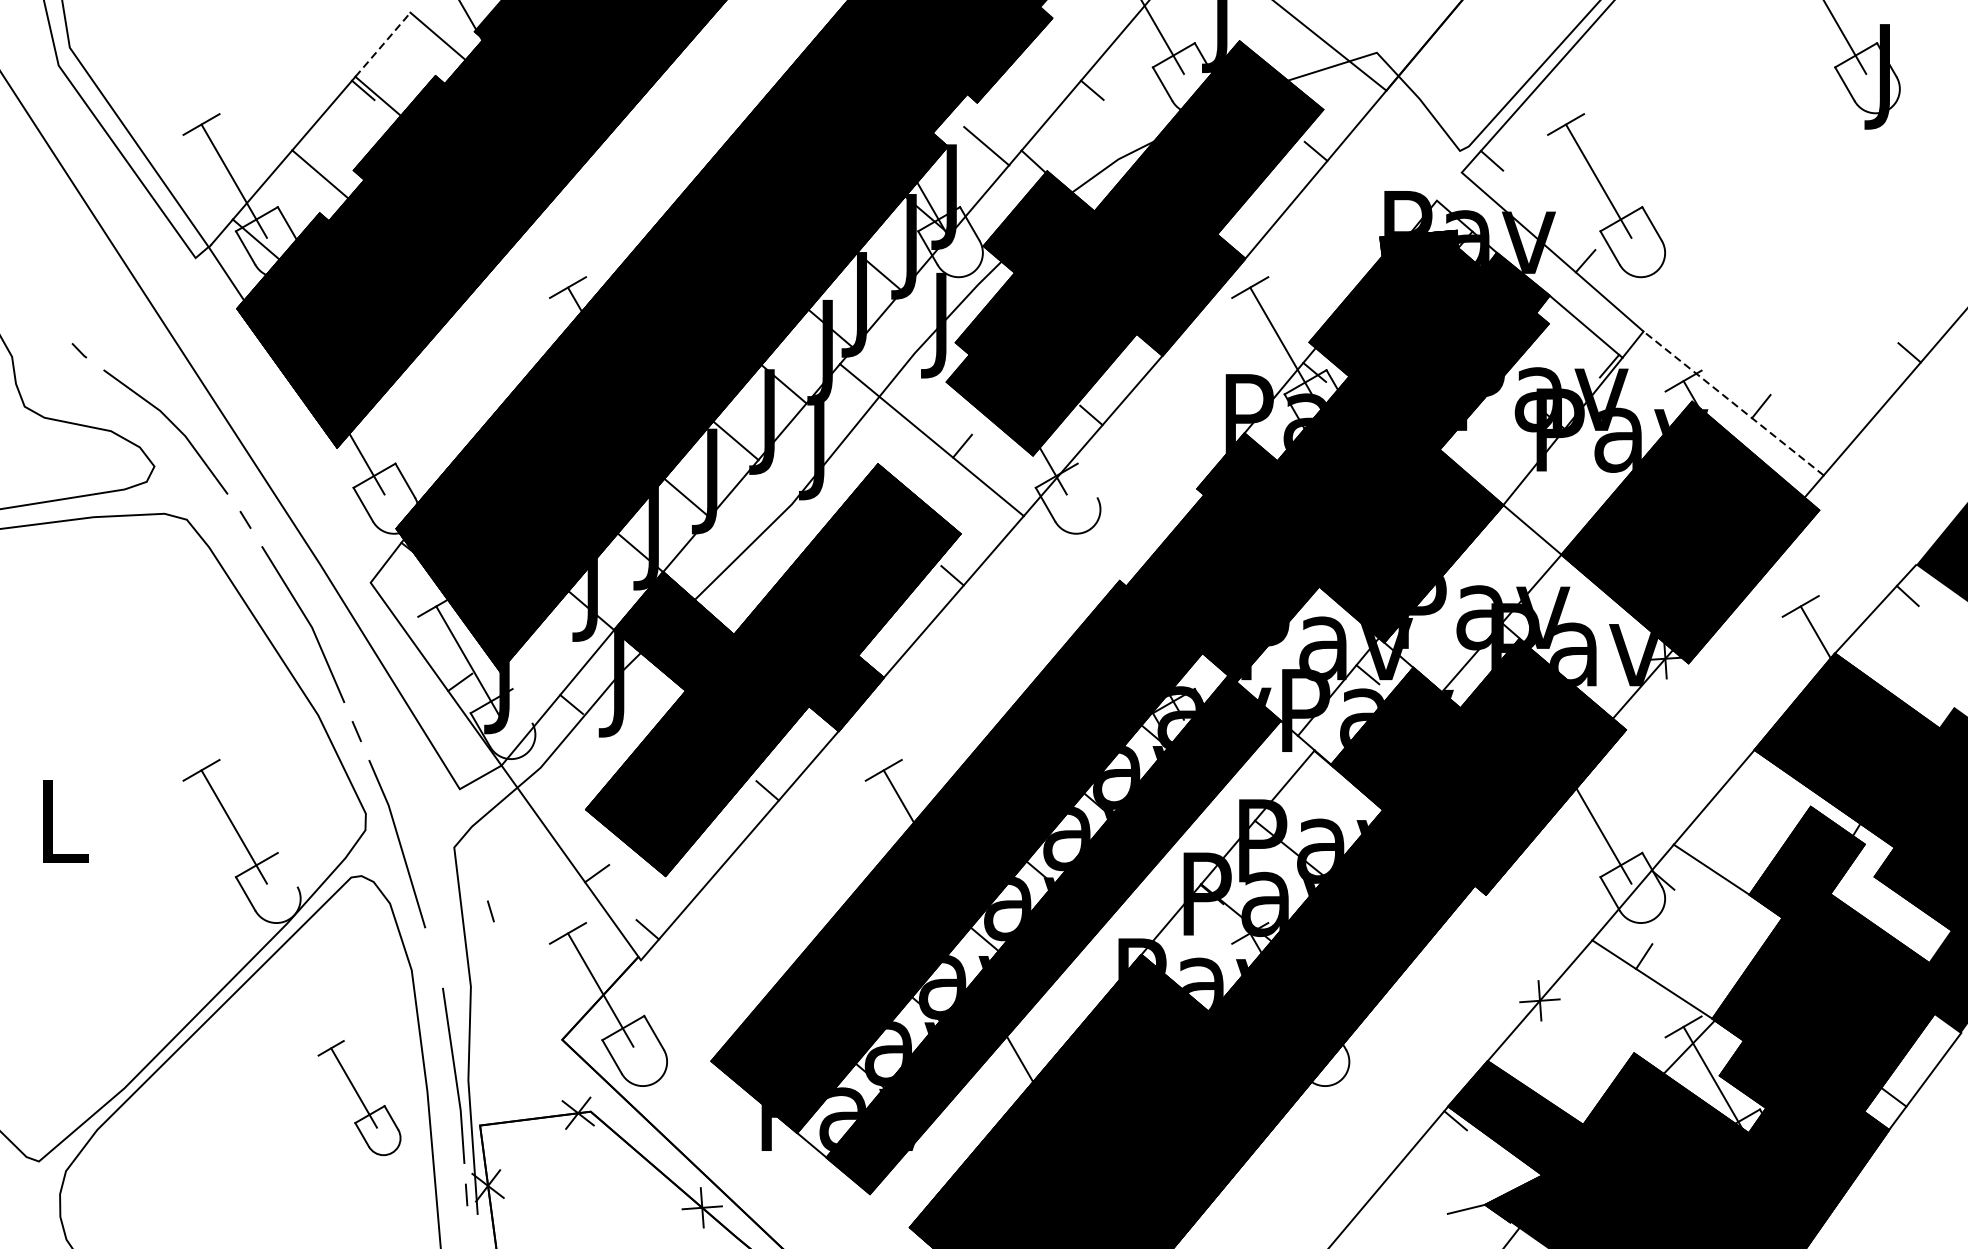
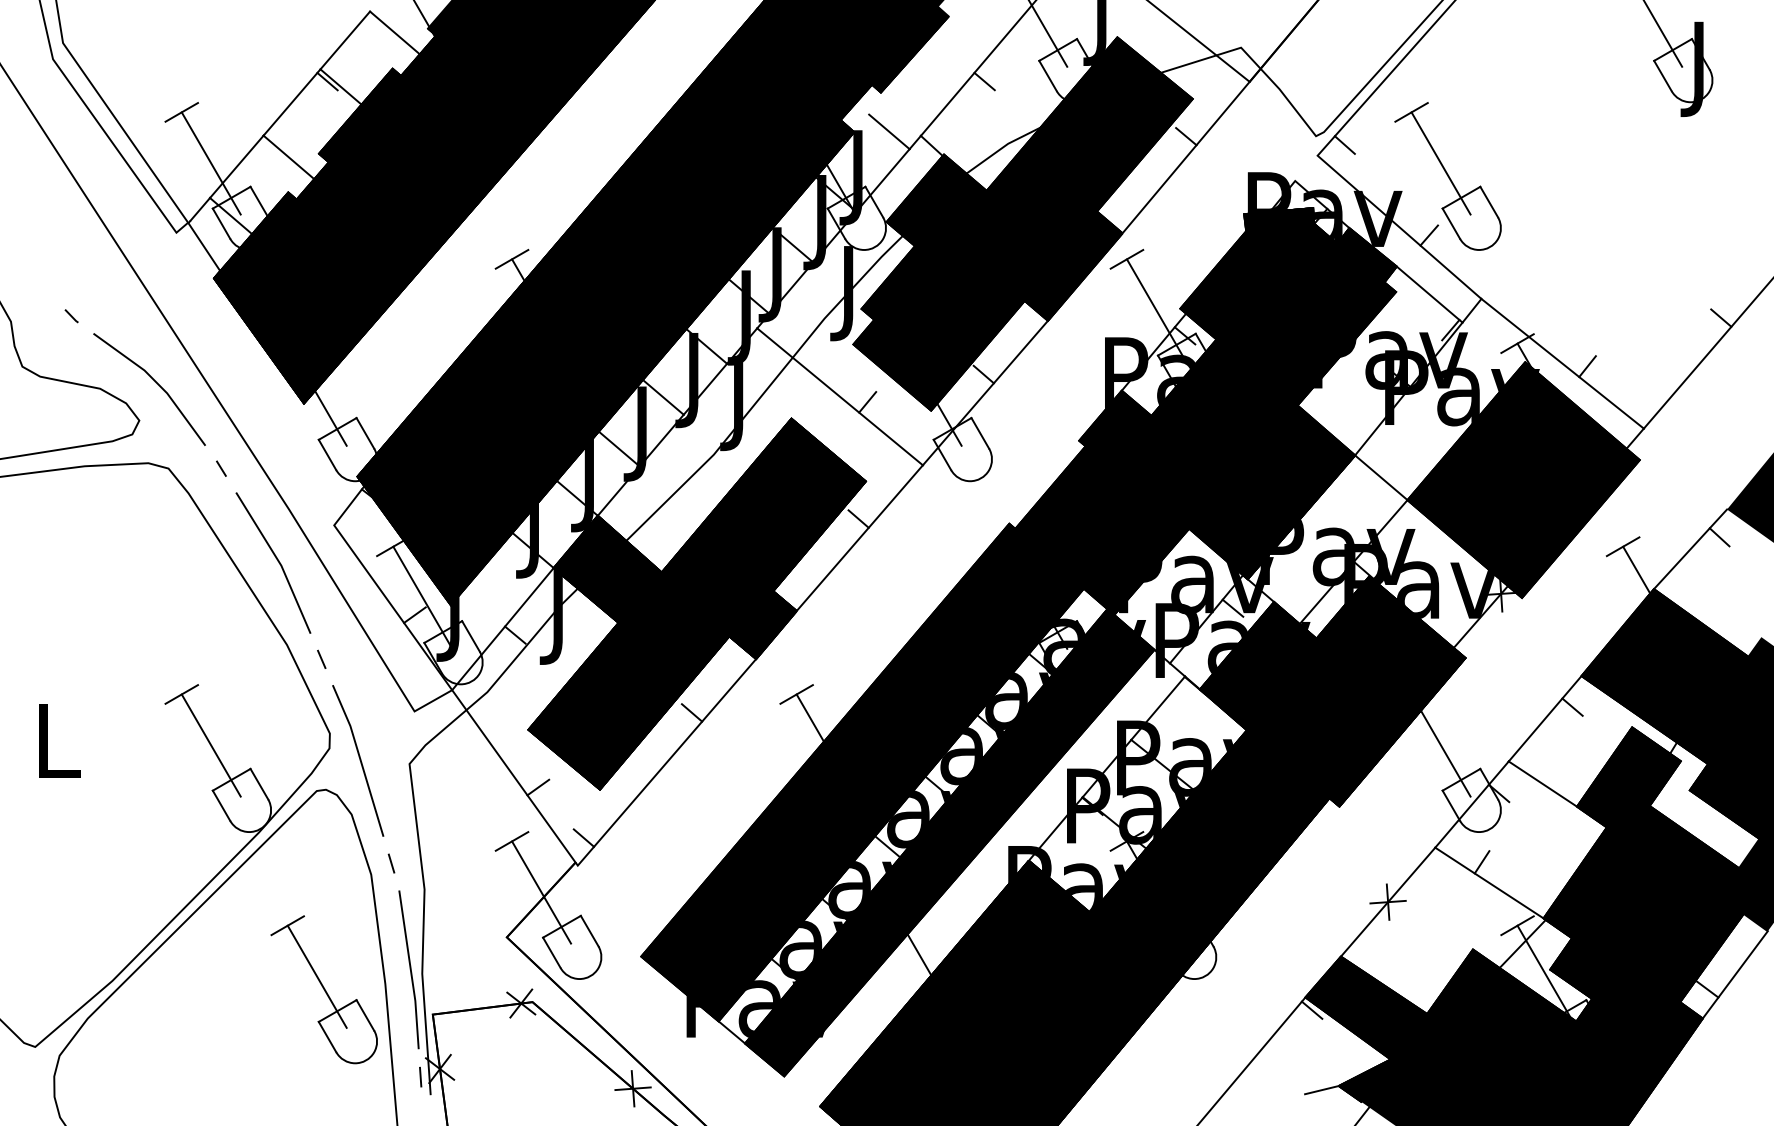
line: (383, 44) -> (345, 40), dashed -> solid
line: (1733, 403) -> (1562, 363), dashed -> solid
line: (1087, 480) -> (980, 433), added
line: (521, 706) -> (470, 636), added
line: (1744, 783) -> (1572, 706), added
line: (287, 869) -> (259, 783), added
line: (490, 911) -> (391, 863), moved
part: (358, 1097) -> (323, 989), size x1.43

